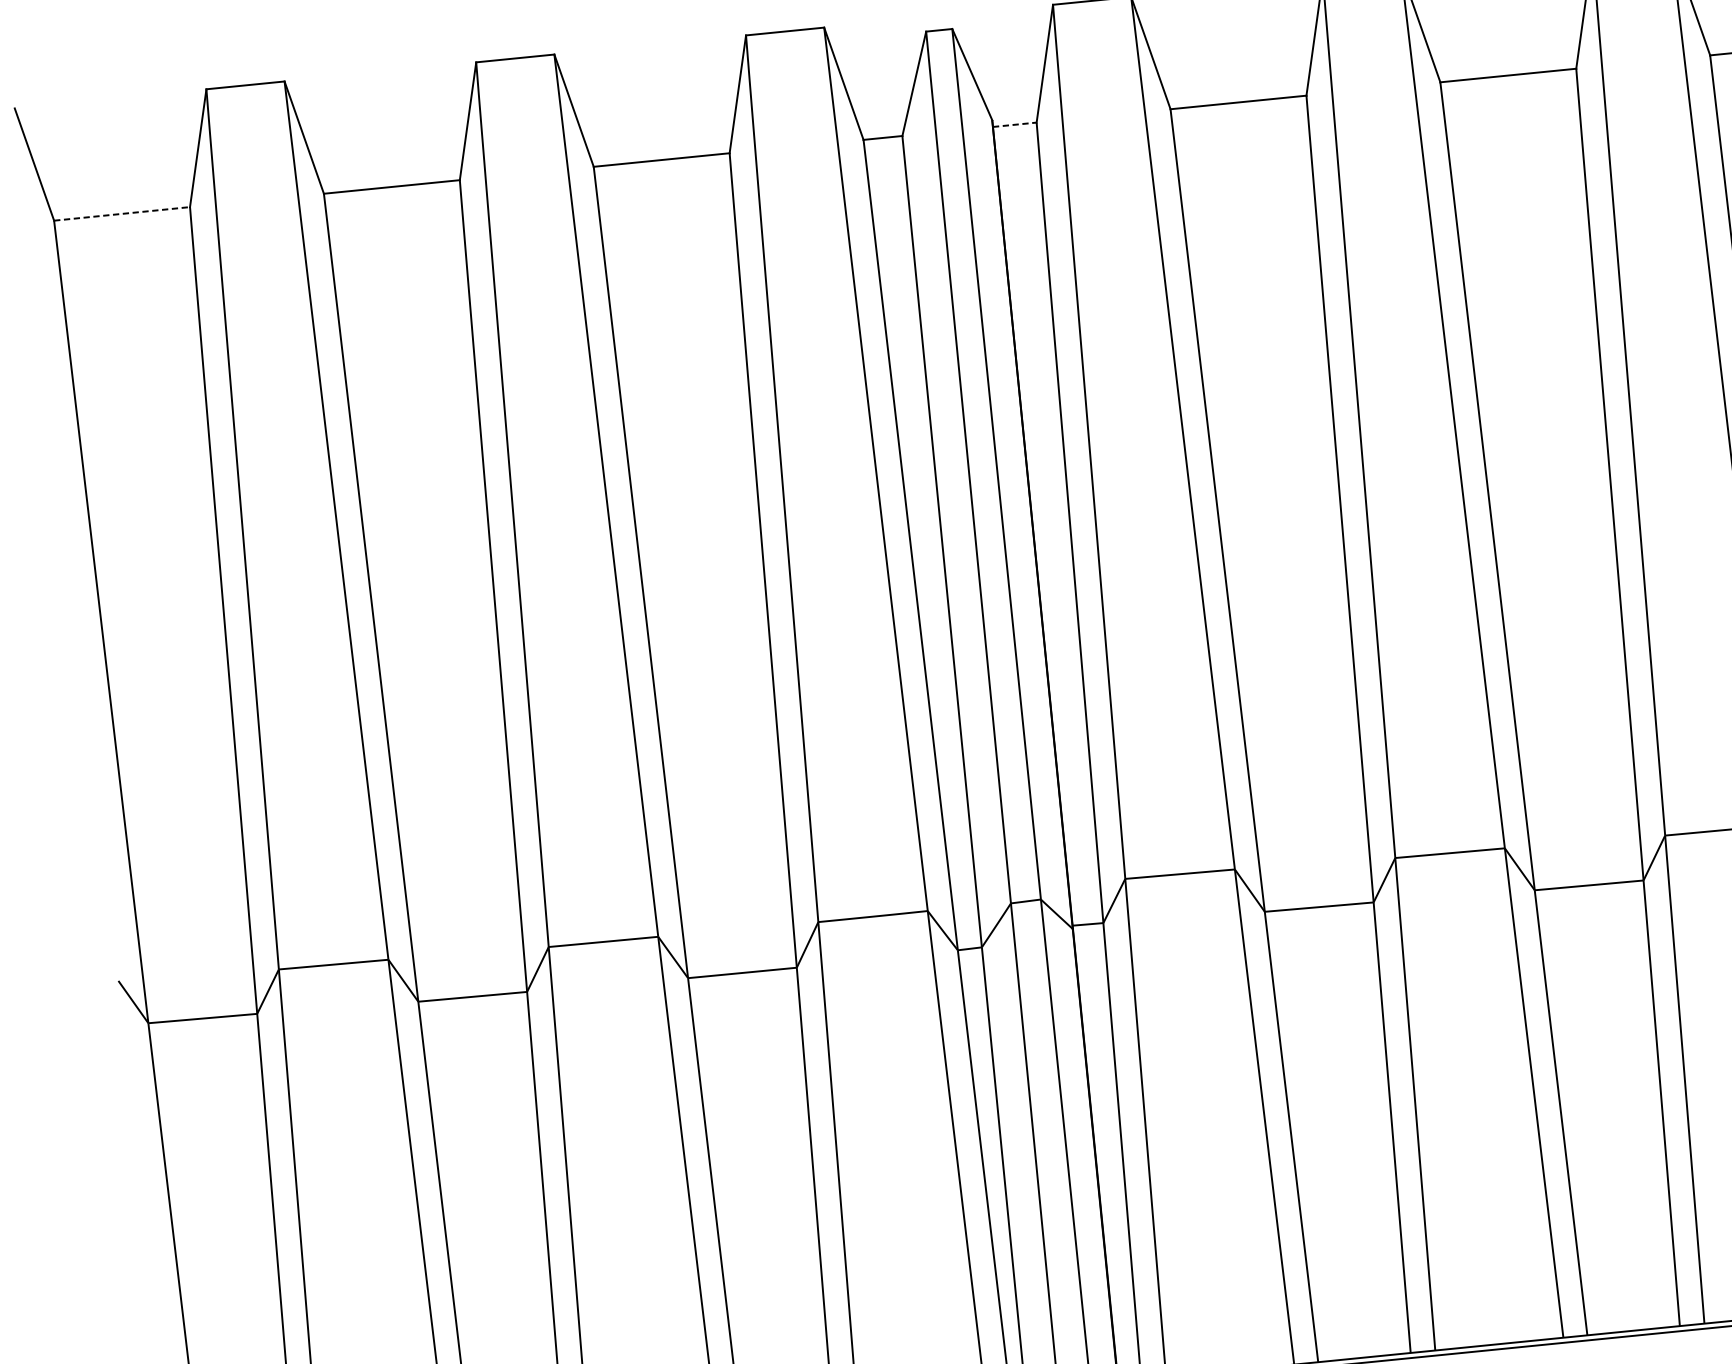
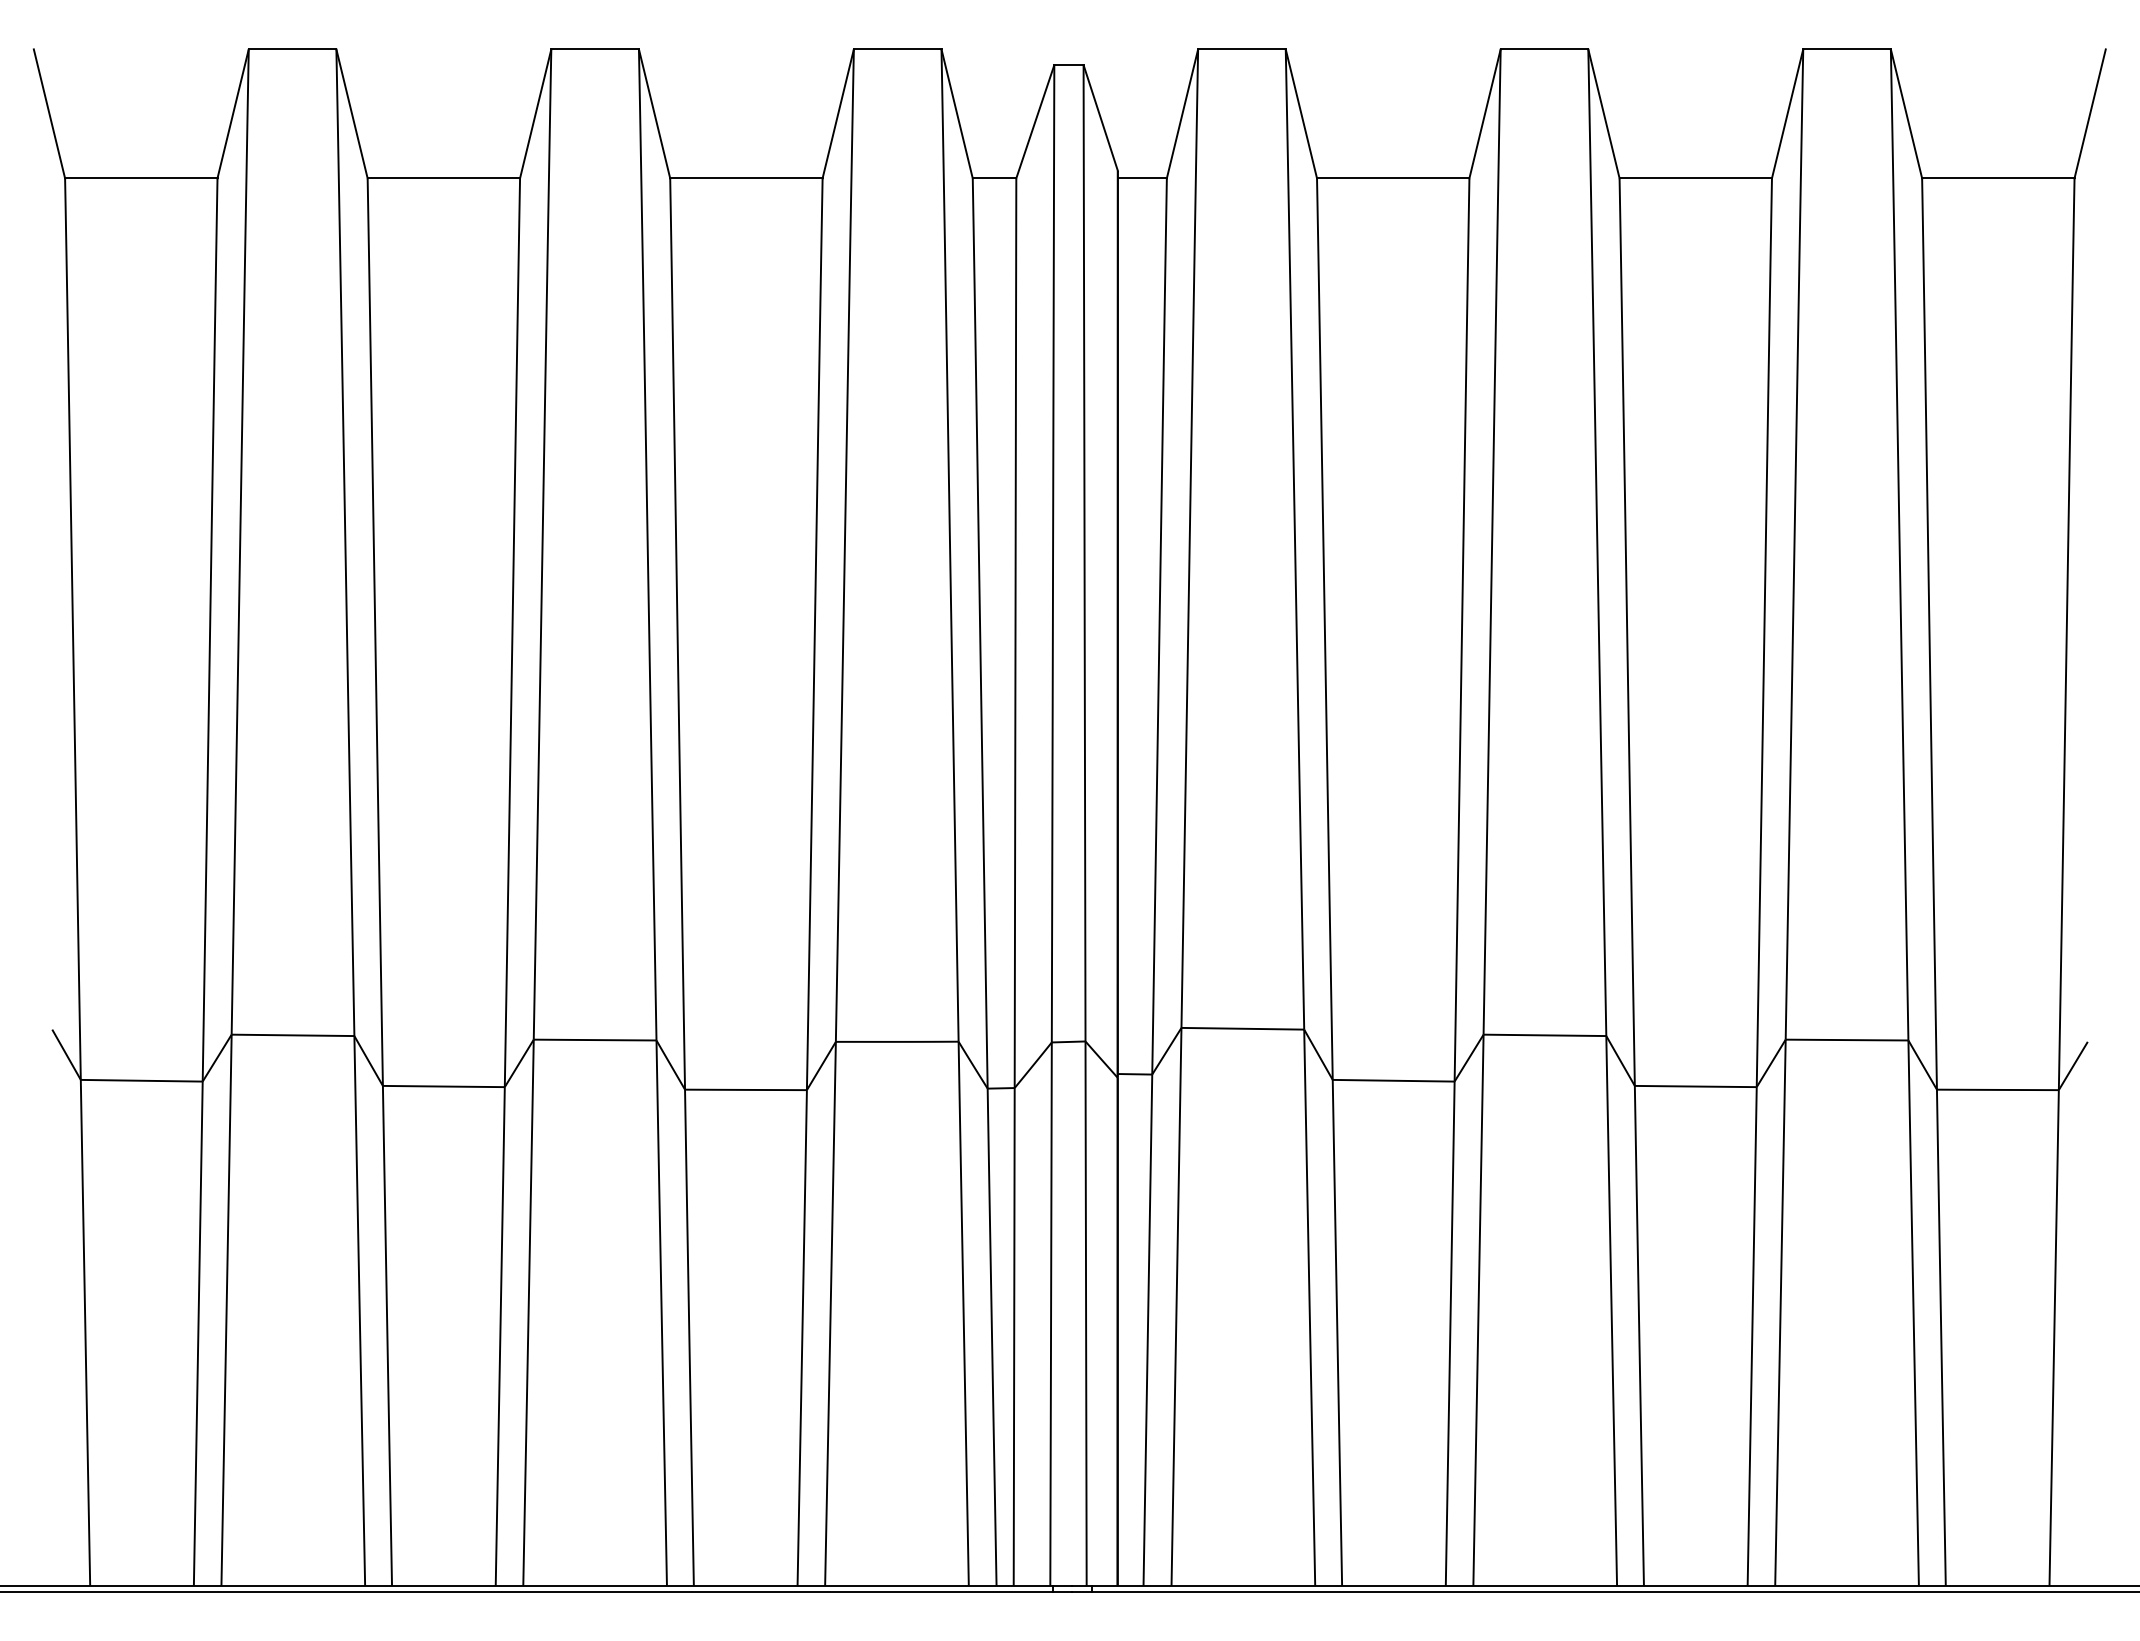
line: (1014, 124) -> (1142, 178), dashed -> solid
line: (122, 213) -> (141, 178), dashed -> solid

